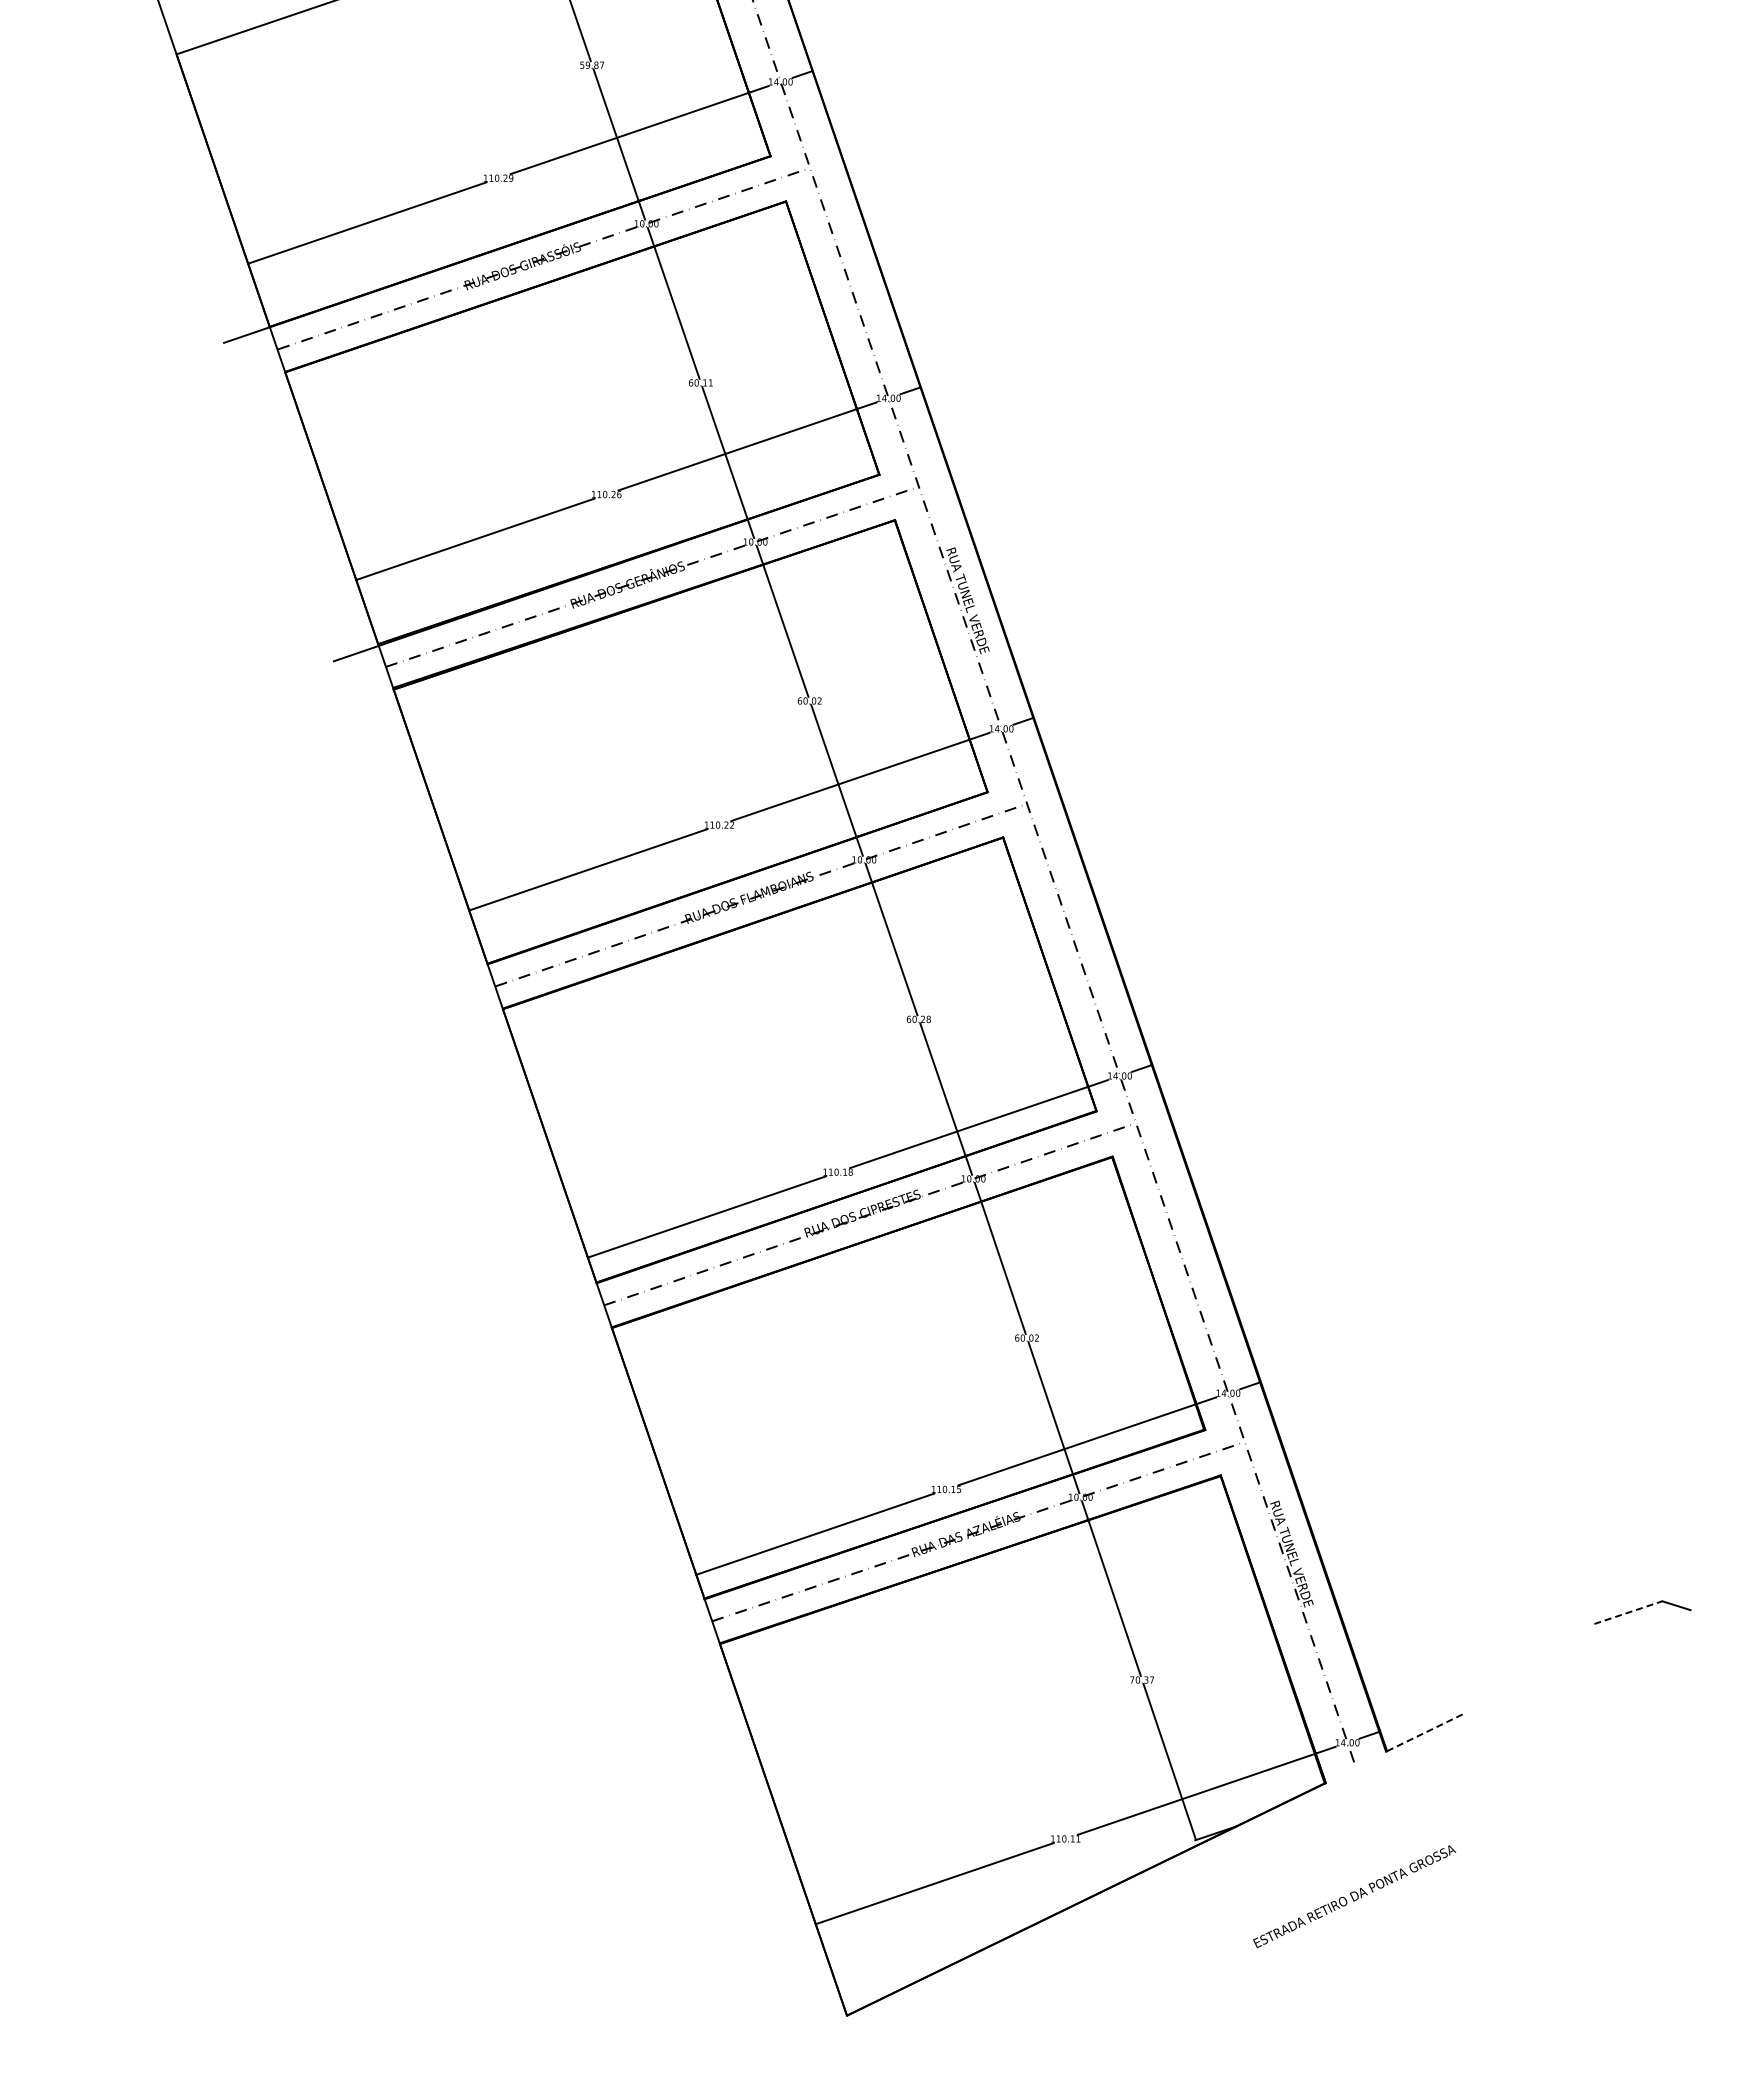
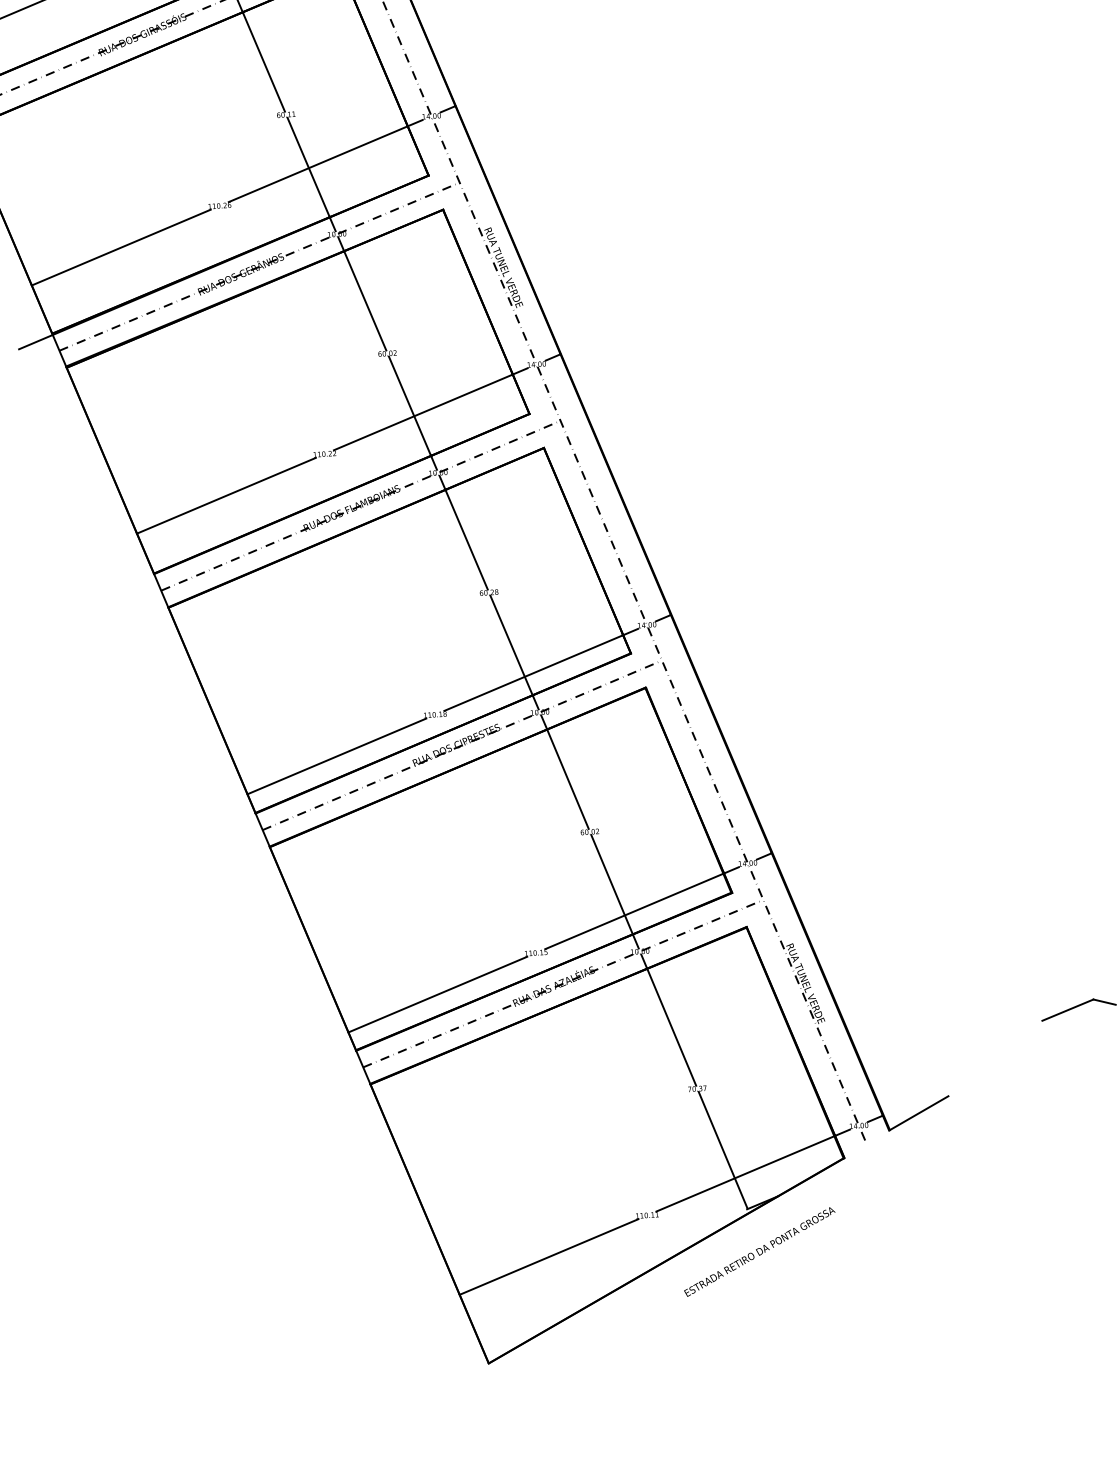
line: (1628, 1612) -> (1068, 1010), dashed -> solid
line: (1426, 1732) -> (919, 1113), dashed -> solid
text: (1354, 1896) -> (759, 1251), moved

